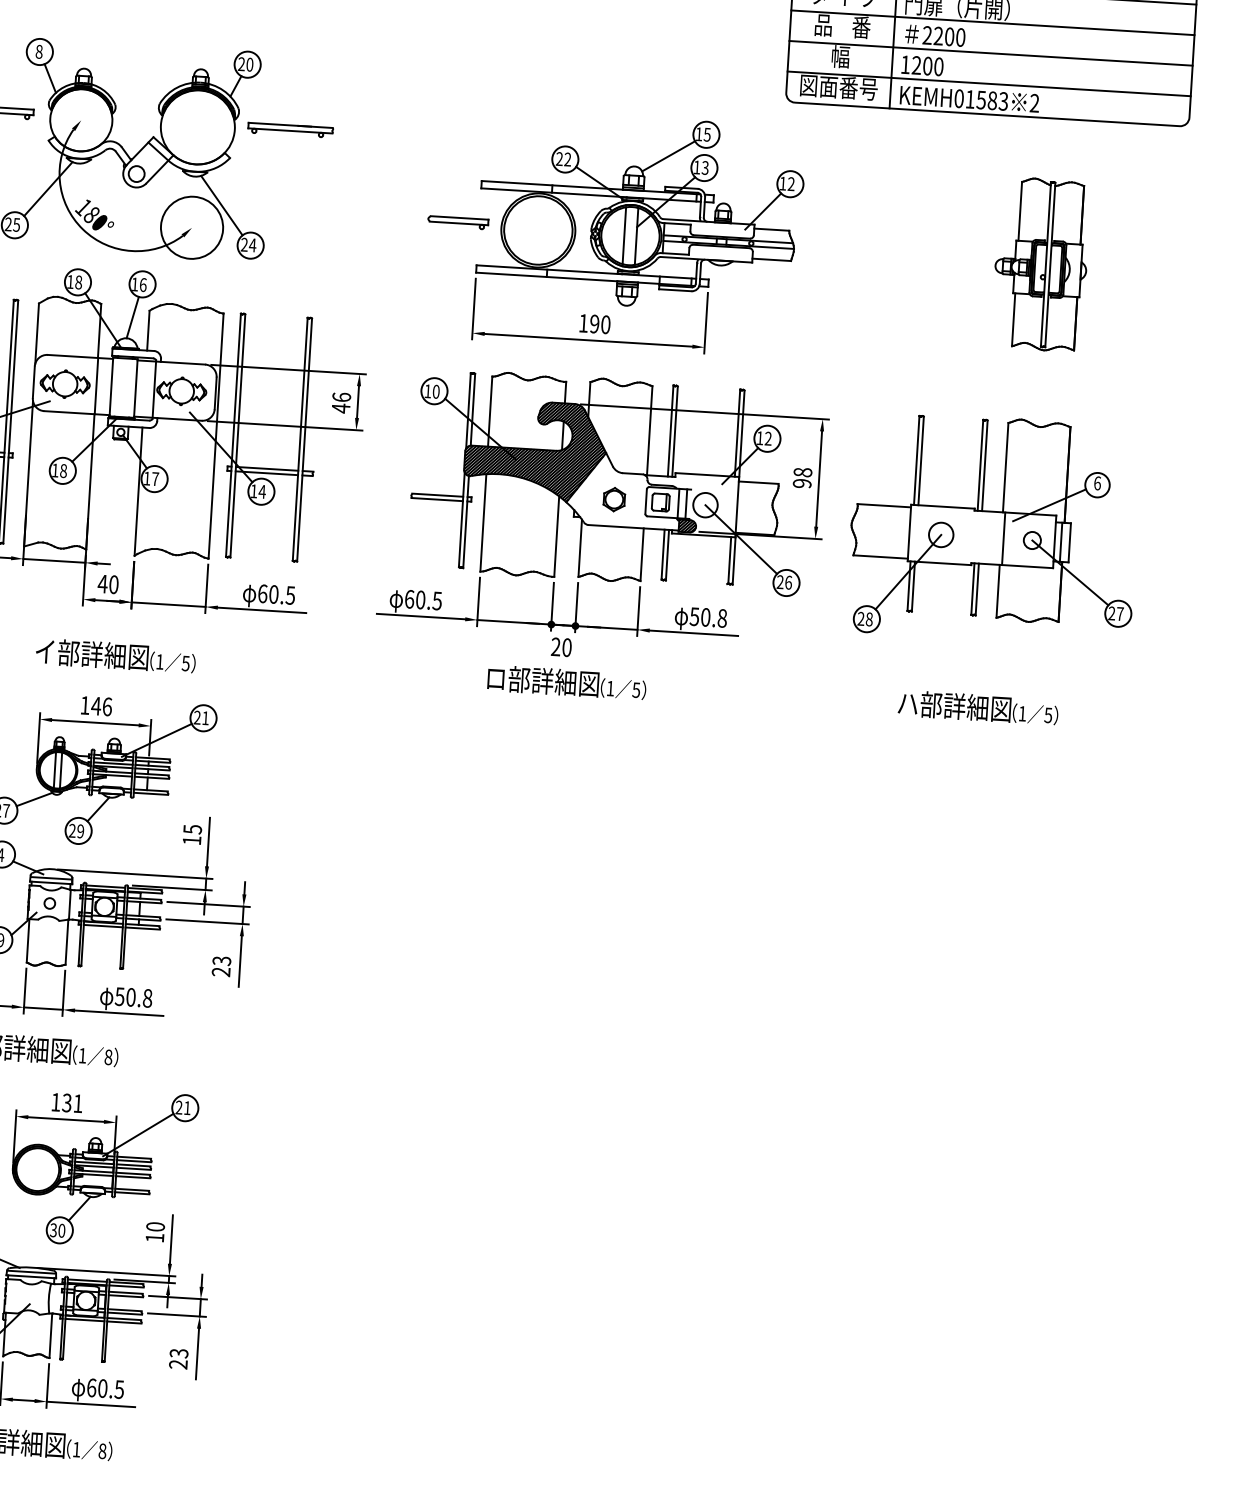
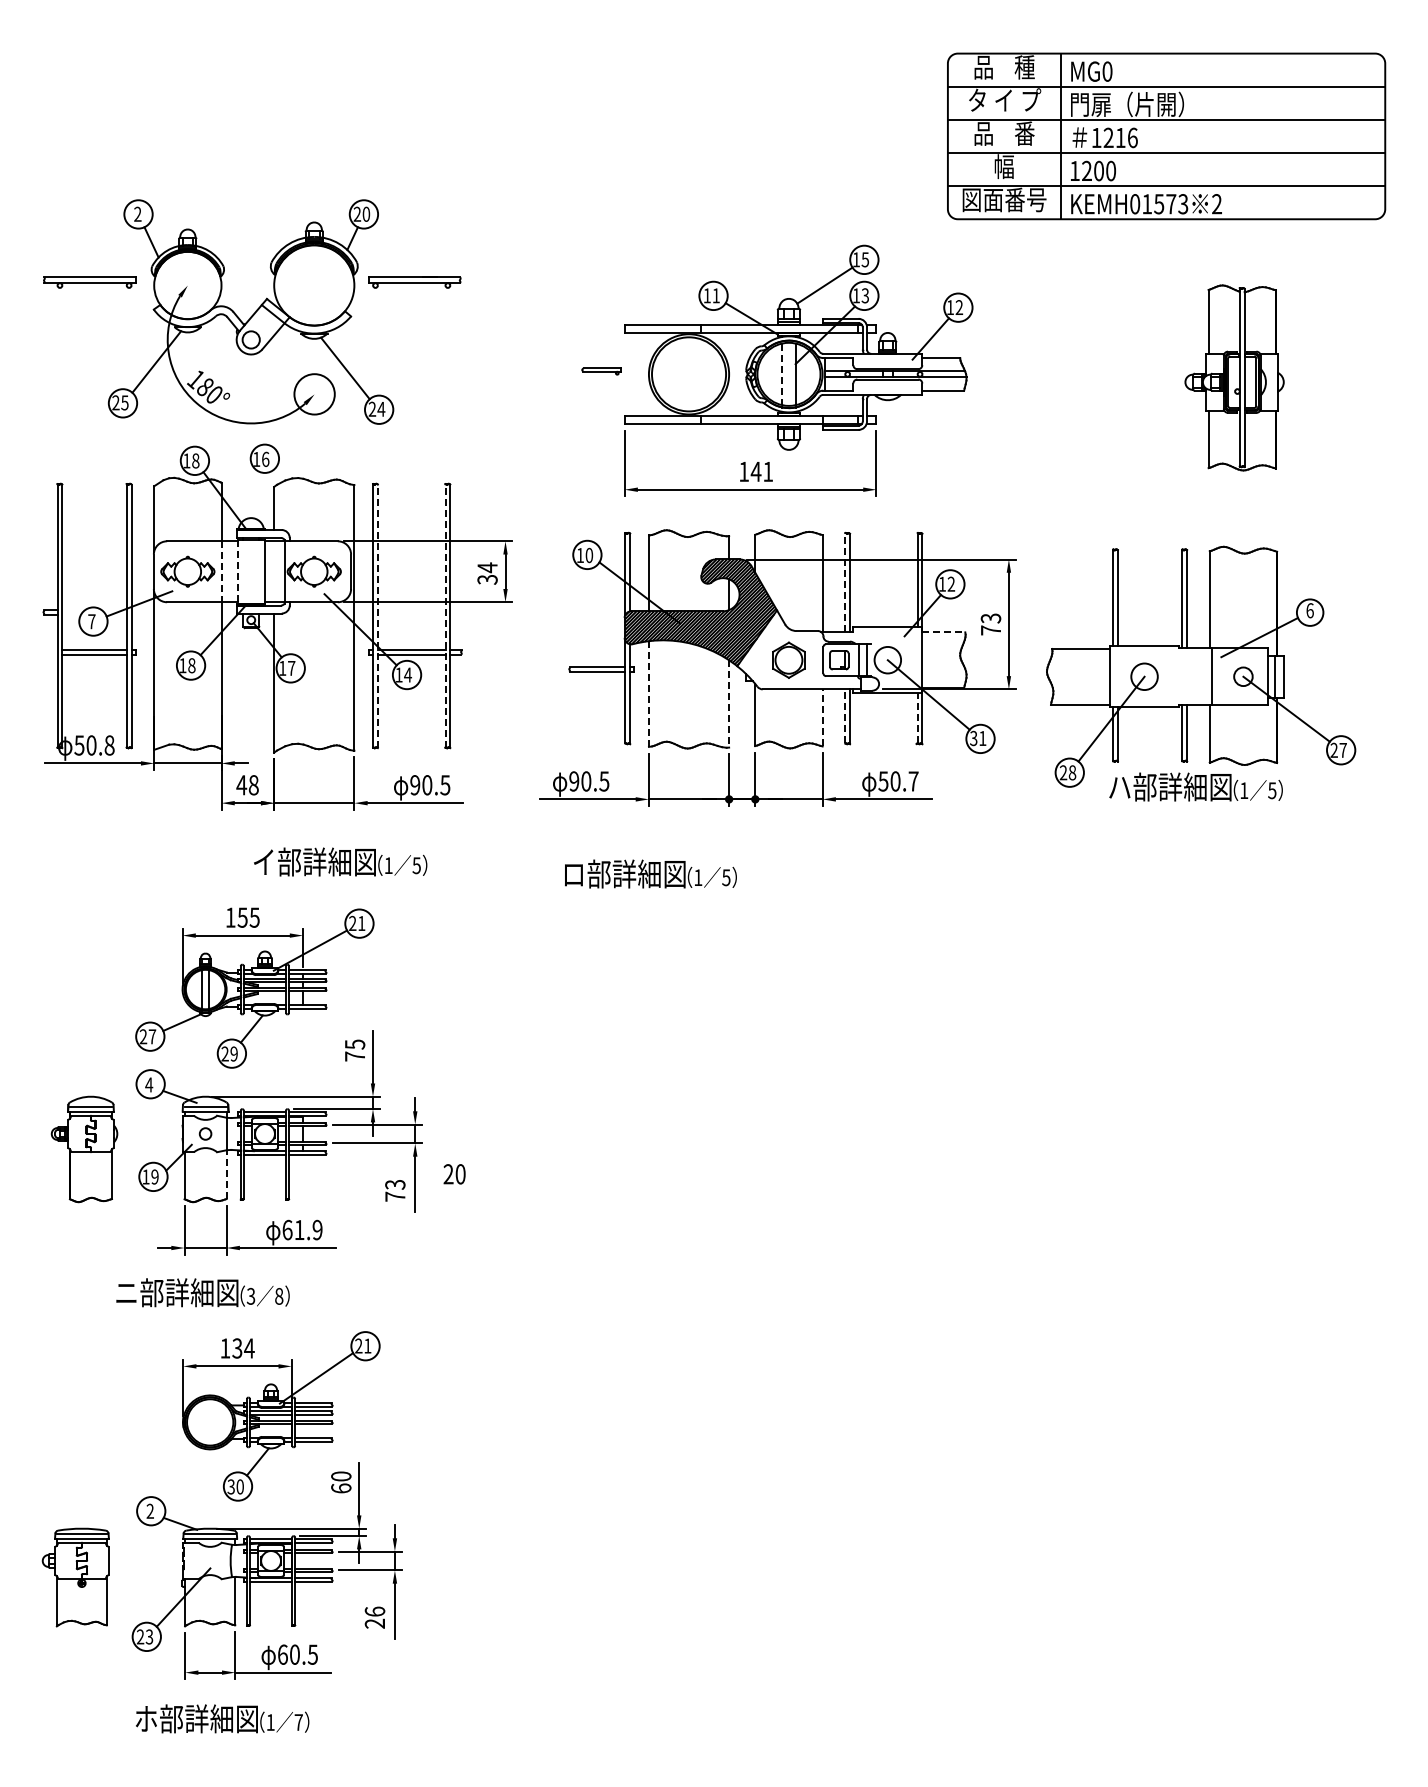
text: (943, 36) -> (1114, 137), 2200 -> 1216
text: (38, 51) -> (137, 213), 8 -> 2
text: (992, 101) -> (1171, 204), KEMH01583 -> KEMH01573
text: (563, 159) -> (711, 295), 22 -> 11
part: (457, 222) -> (601, 371), size x0.6
circle: (191, 227) -> (314, 394), size x0.6
line: (624, 235) -> (782, 374), solid -> dashed
line: (132, 317) -> (256, 495), removed
text: (599, 324) -> (761, 471), 190 -> 141
line: (96, 386) -> (221, 572), solid -> dashed
line: (110, 386) -> (237, 571), solid -> dashed
text: (341, 402) -> (487, 573), 46 -> 34
line: (670, 430) -> (845, 581), solid -> dashed
line: (237, 436) -> (377, 616), solid -> dashed
line: (300, 439) -> (445, 615), solid -> dashed
text: (802, 478) -> (990, 624), 98 -> 73
line: (758, 482) -> (943, 632), solid -> dashed
part: (613, 498) -> (788, 659), size x1.4
line: (482, 523) -> (648, 694), solid -> dashed
hatch: (687, 525) -> (869, 683), removed
line: (557, 536) -> (729, 703), solid -> dashed
line: (663, 553) -> (845, 715), solid -> dashed
line: (642, 554) -> (822, 717), solid -> dashed
line: (729, 559) -> (917, 717), solid -> dashed
text: (784, 582) -> (978, 738), 26 -> 31
text: (113, 584) -> (253, 785), 40 -> 48
text: (262, 594) -> (415, 785), 60.5 -> 90.5
text: (409, 599) -> (574, 781), 60.5 -> 90.5
text: (722, 618) -> (913, 781), 50.8 -> 50.7
text: (561, 647) -> (454, 1174), moved
text: (115, 655) -> (340, 861), moved
text: (566, 682) -> (650, 873), moved
text: (101, 706) -> (248, 917), 146 -> 155
text: (977, 707) -> (1195, 786), moved
text: (191, 840) -> (354, 1056), 15 -> 75
line: (66, 942) -> (226, 1174), solid -> dashed
text: (221, 971) -> (395, 1196), 23 -> 73
text: (133, 997) -> (302, 1229), 50.8 -> 61.9
text: (82, 1054) -> (250, 1295), 1 -> 3
text: (78, 1103) -> (249, 1348), 131 -> 134
text: (155, 1237) -> (341, 1488), 10 -> 60
text: (178, 1353) -> (374, 1611), 23 -> 26
text: (102, 1451) -> (298, 1722), 8 -> 7

